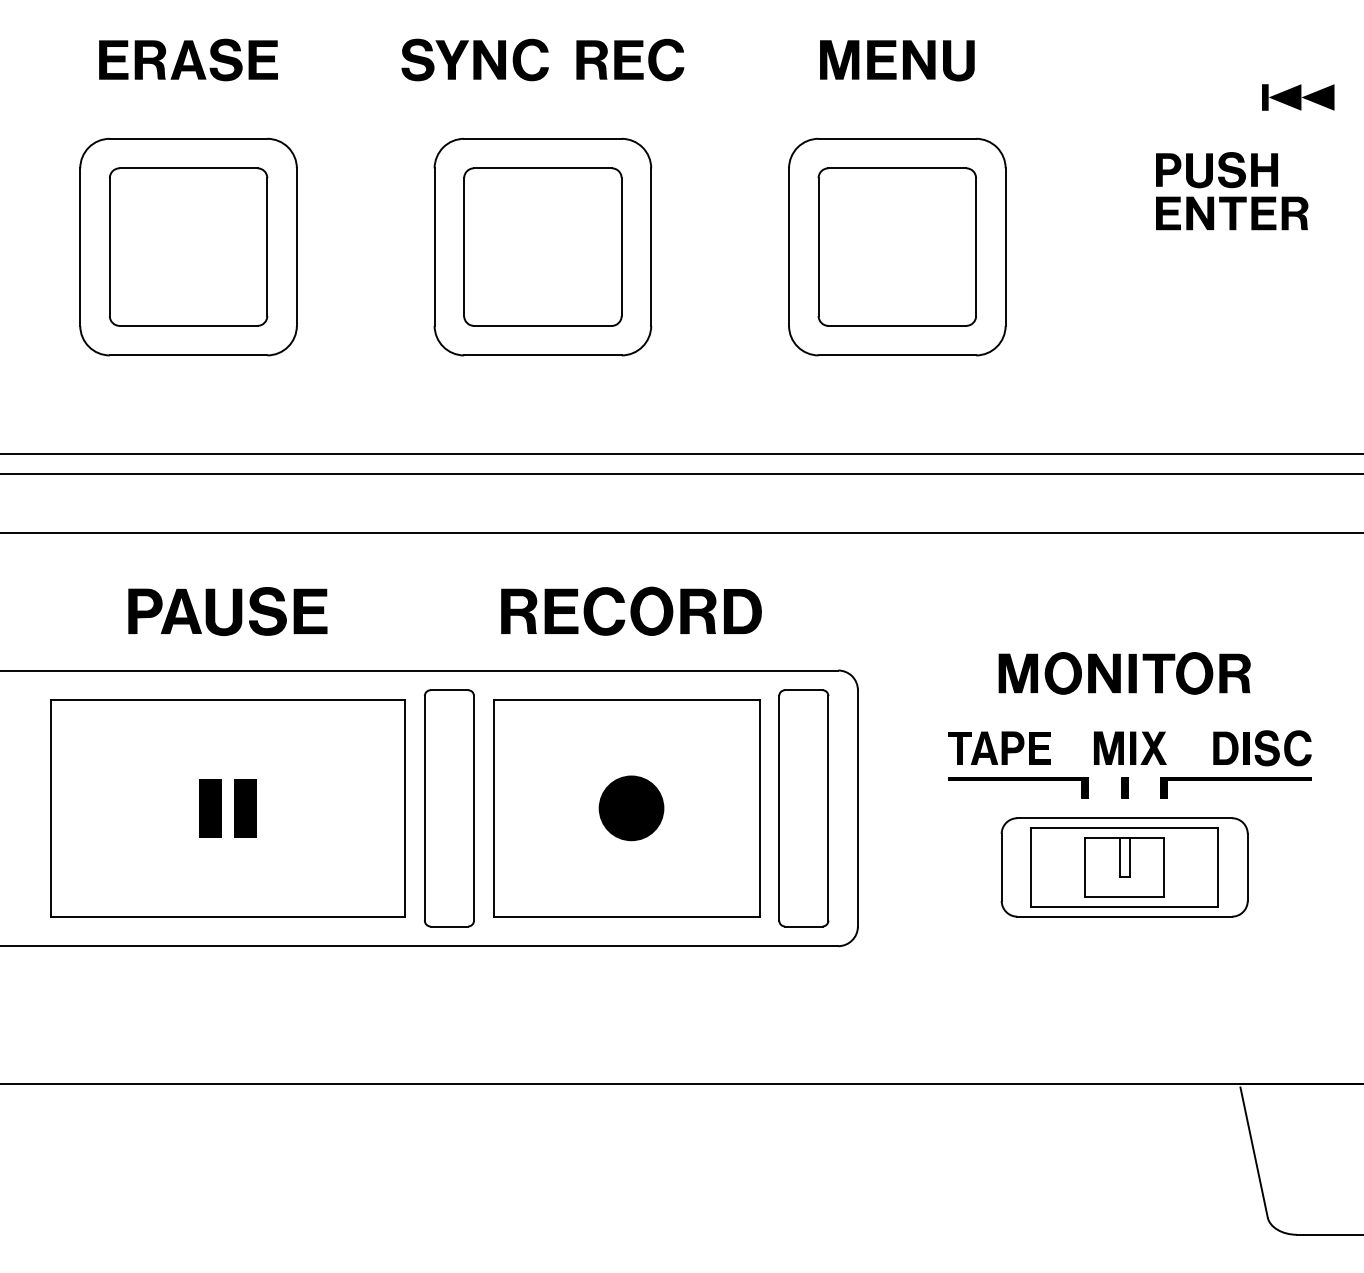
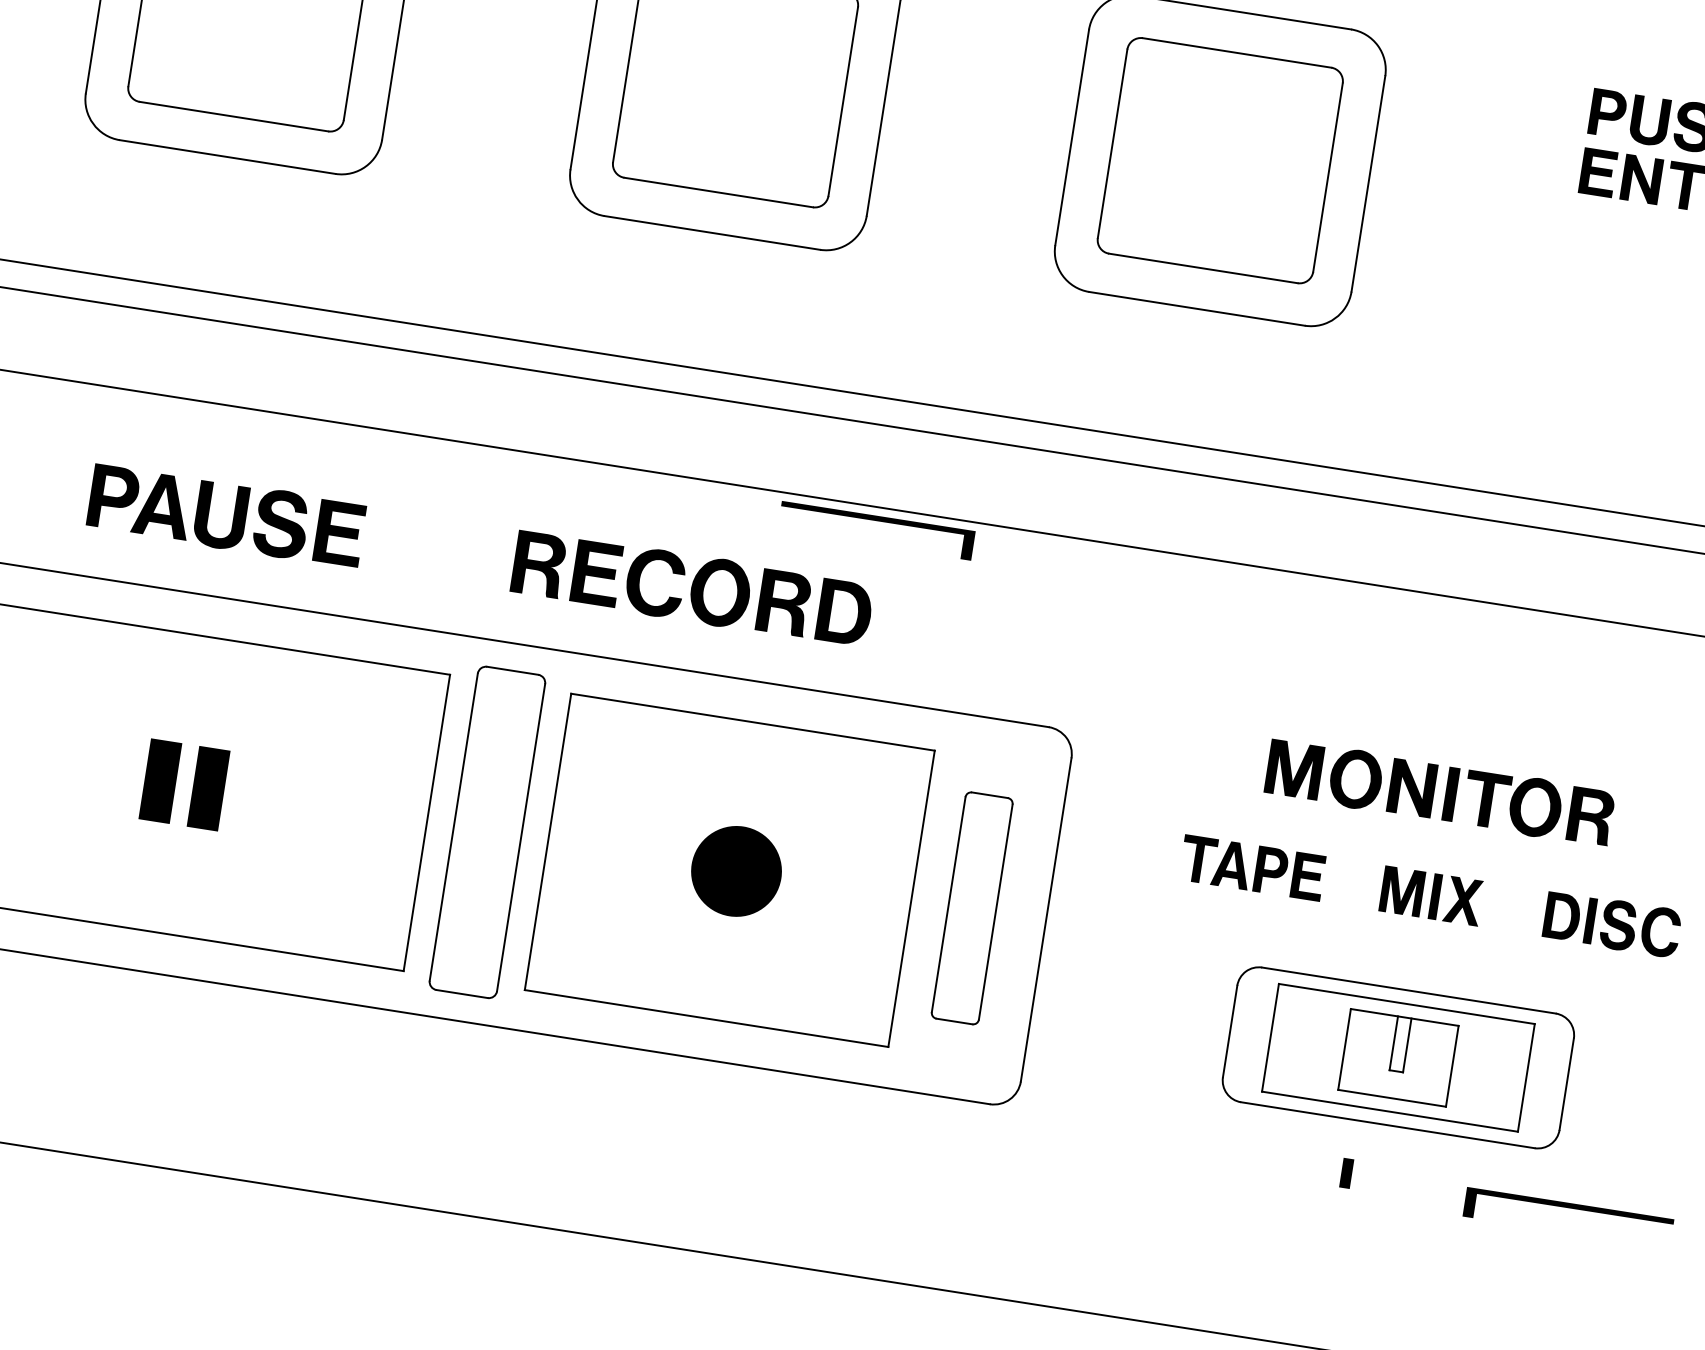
part: (631, 610) -> (692, 587), moved
part: (1018, 780) -> (878, 521), moved
part: (1235, 780) -> (1569, 1208), moved
part: (1124, 787) -> (1346, 1173), moved
part: (803, 808) -> (971, 908), size x0.7

